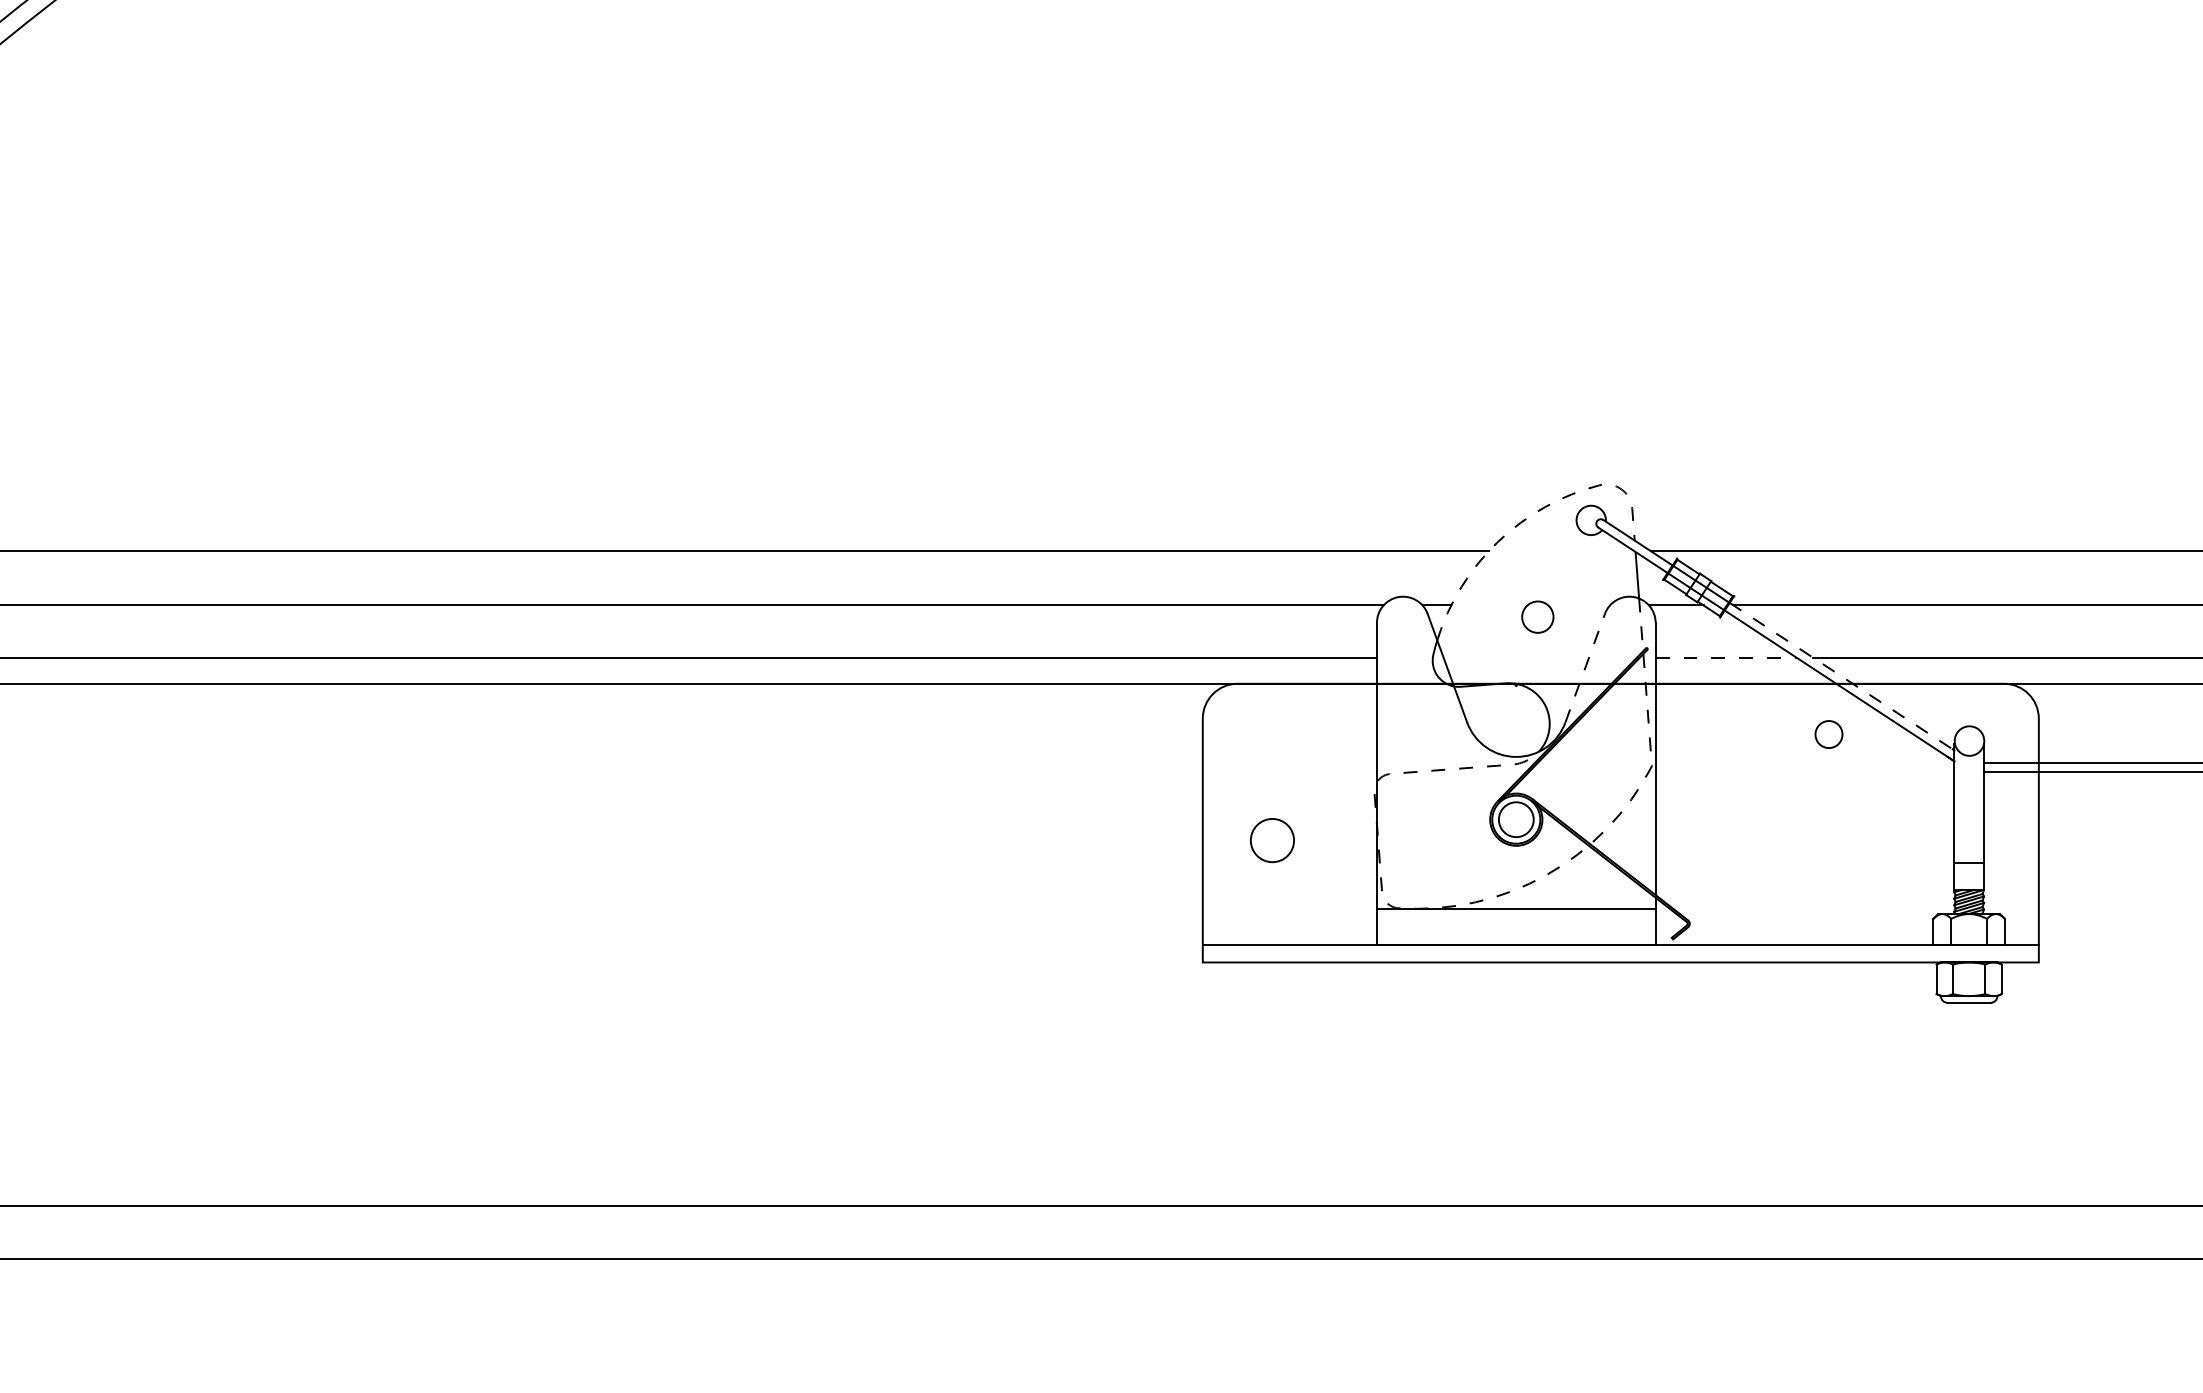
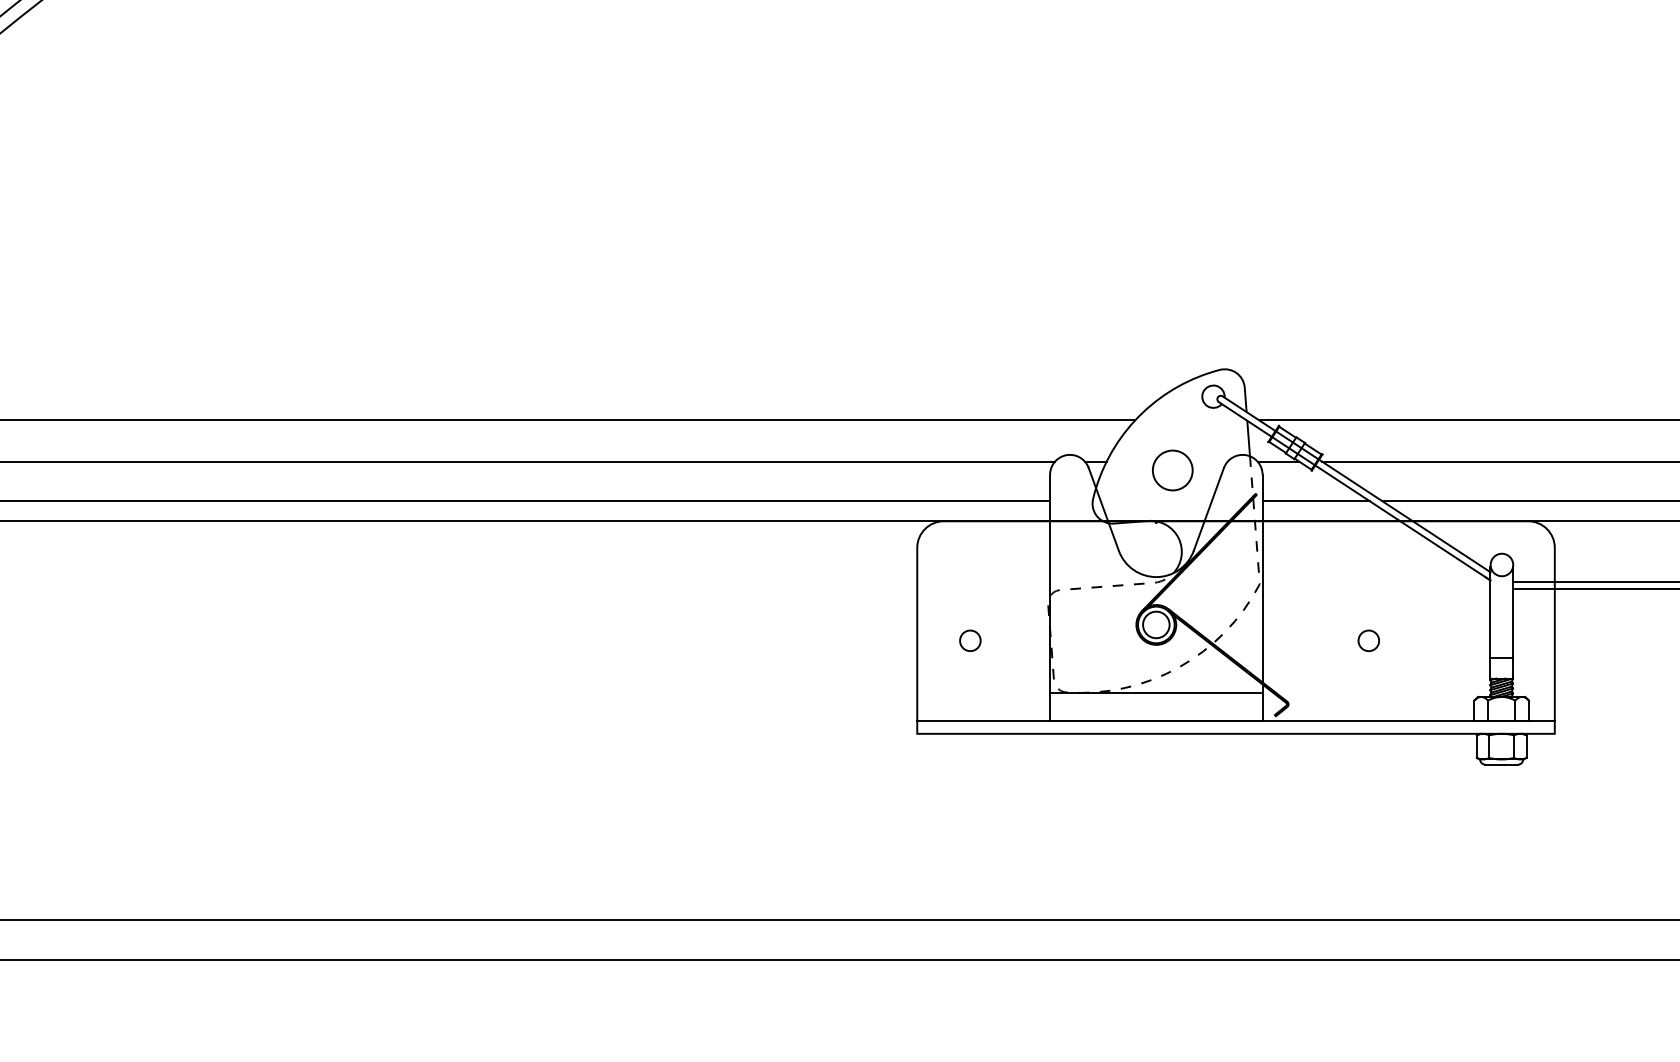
line: (1533, 514) -> (1169, 392), dashed -> solid
circle: (1537, 617) -> (1172, 470), size x1.67
line: (1726, 657) -> (1316, 501), dashed -> solid
line: (1585, 668) -> (1209, 509), dashed -> solid
line: (1842, 676) -> (1405, 515), dashed -> solid
circle: (1828, 734) -> (1368, 640), moved
circle: (1272, 840) -> (970, 640), size x0.62

